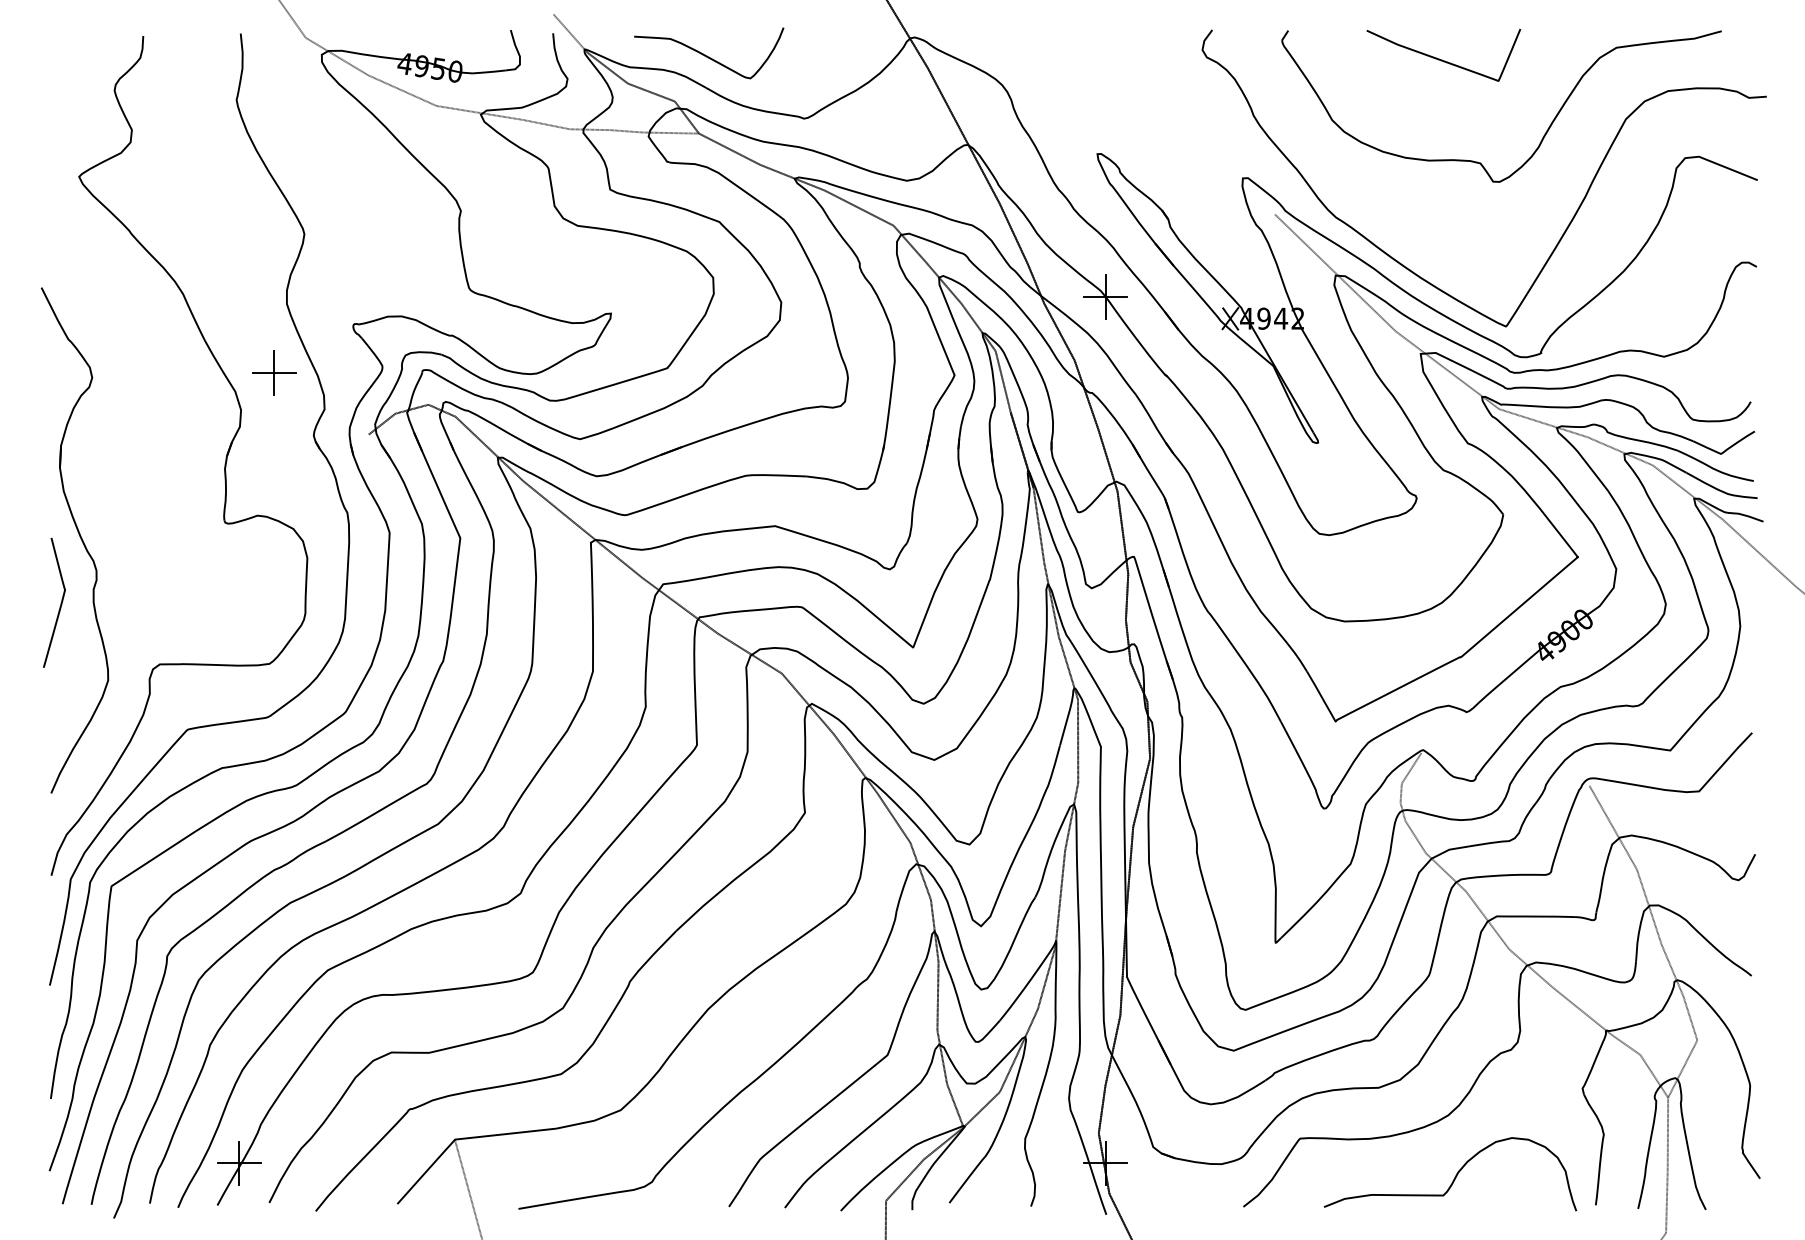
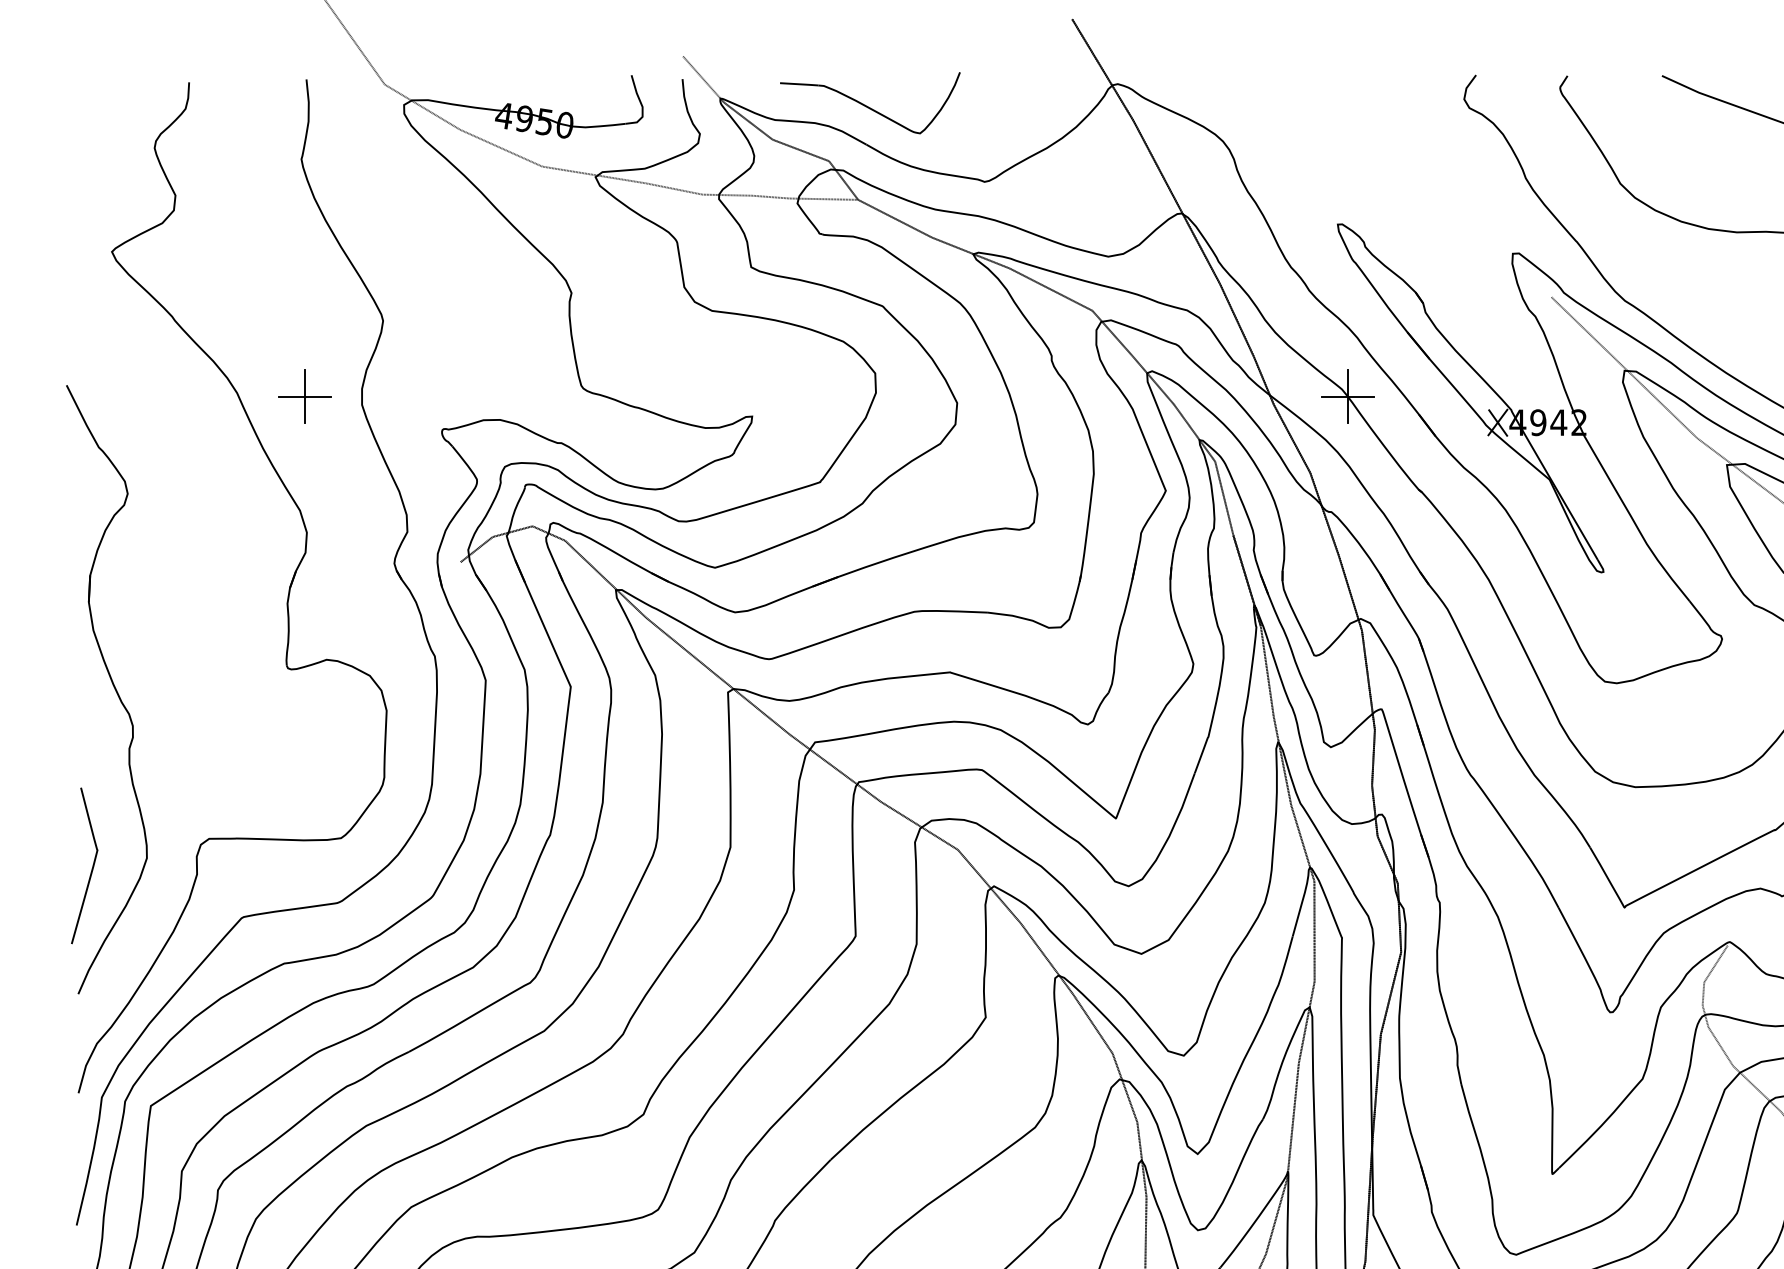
part: (274, 372) -> (304, 395), moved
curve: (60, 603) -> (91, 866), moved

